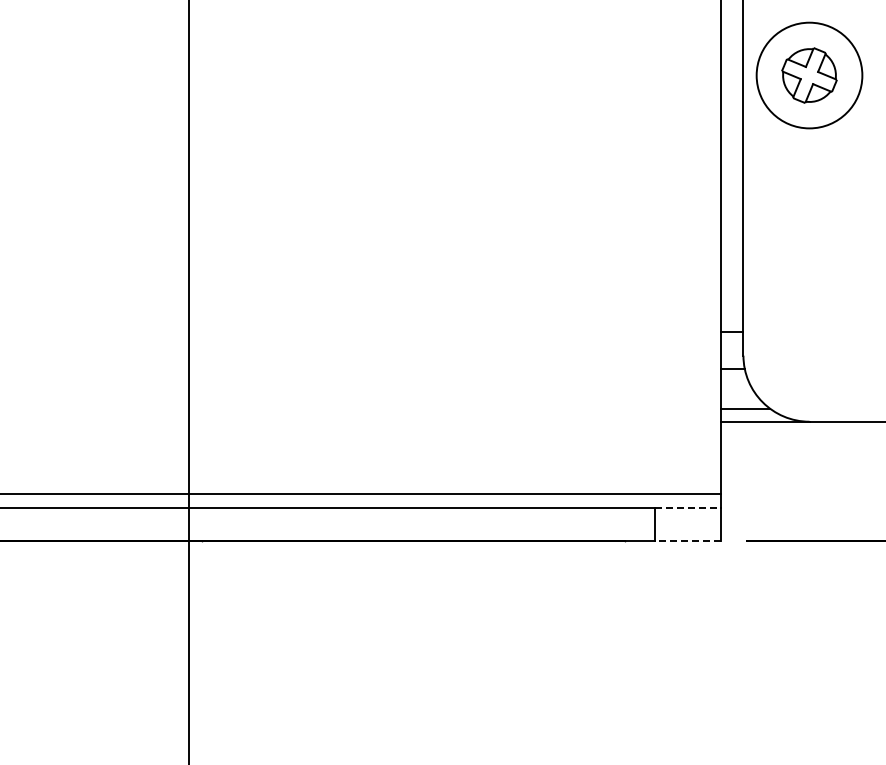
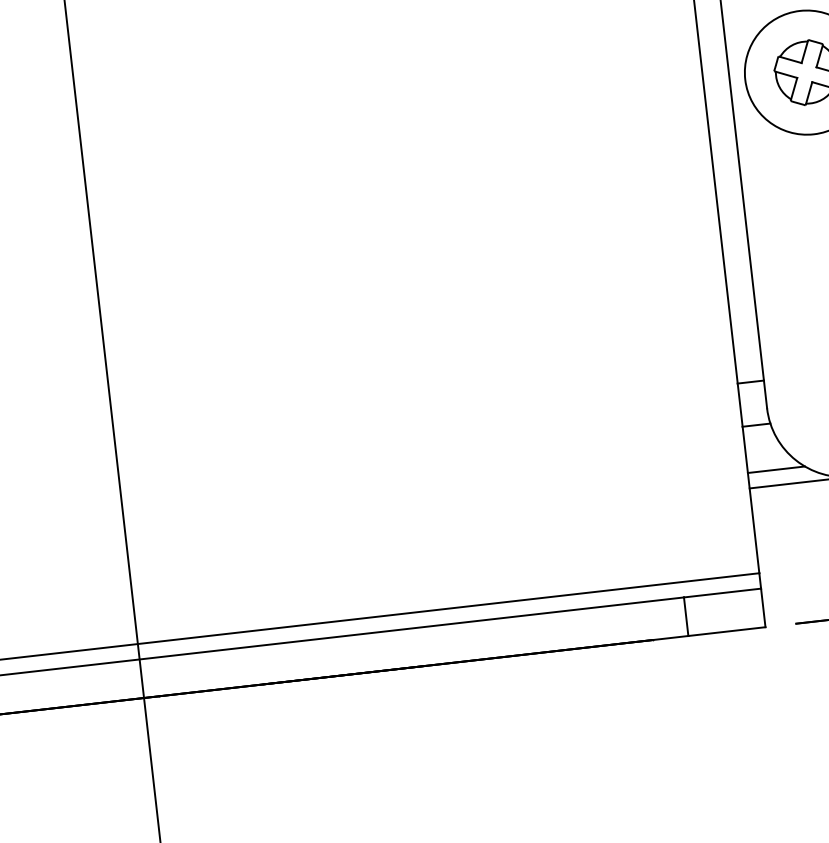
line: (688, 507) -> (723, 592), dashed -> solid
line: (687, 540) -> (726, 631), dashed -> solid

